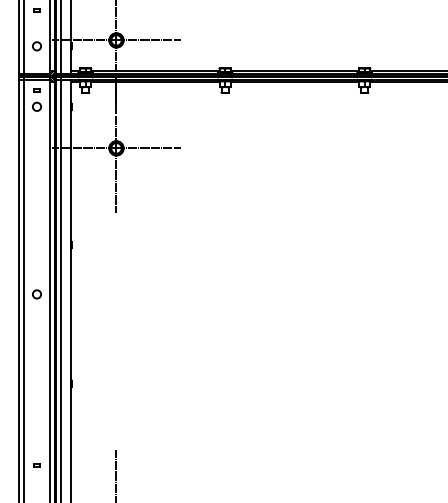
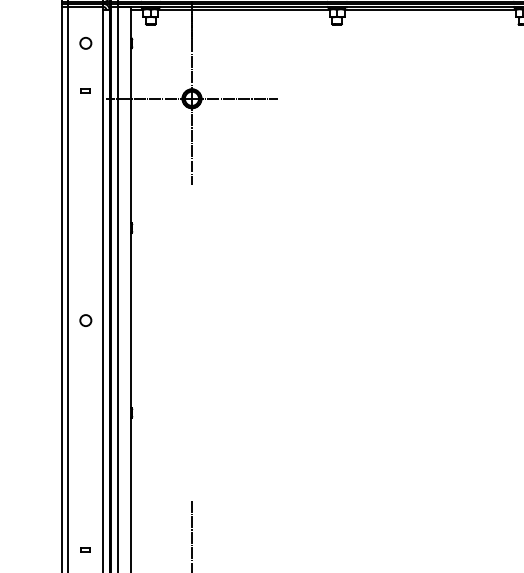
part: (36, 90) -> (85, 90), moved
circle: (36, 294) -> (85, 320), moved
part: (36, 465) -> (85, 550), moved

